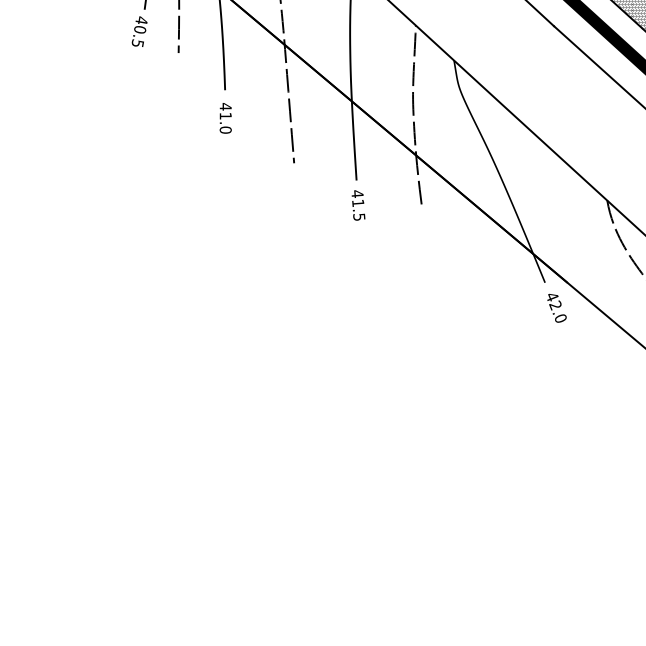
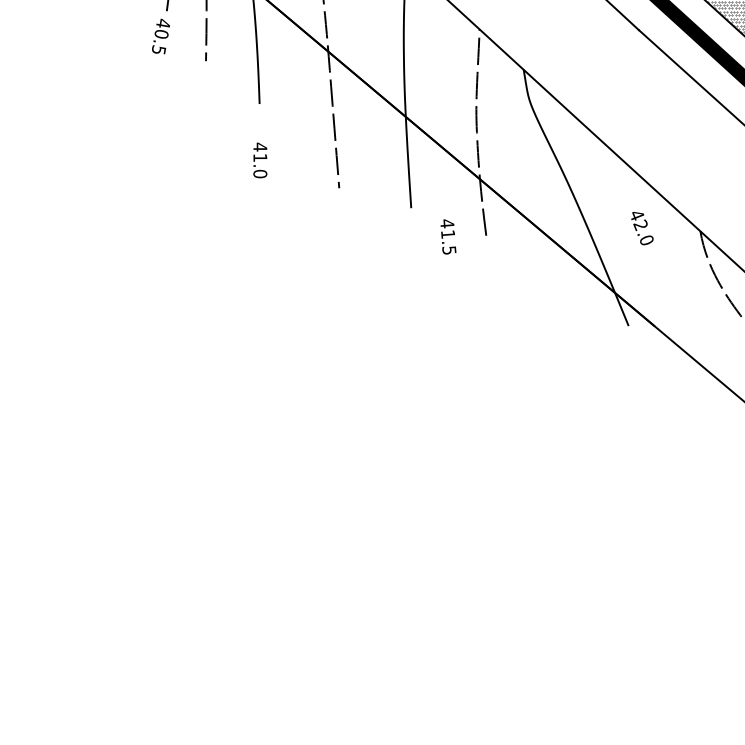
text: (225, 118) -> (260, 160), moved
text: (358, 205) -> (448, 236), moved
text: (557, 308) -> (642, 228), moved

